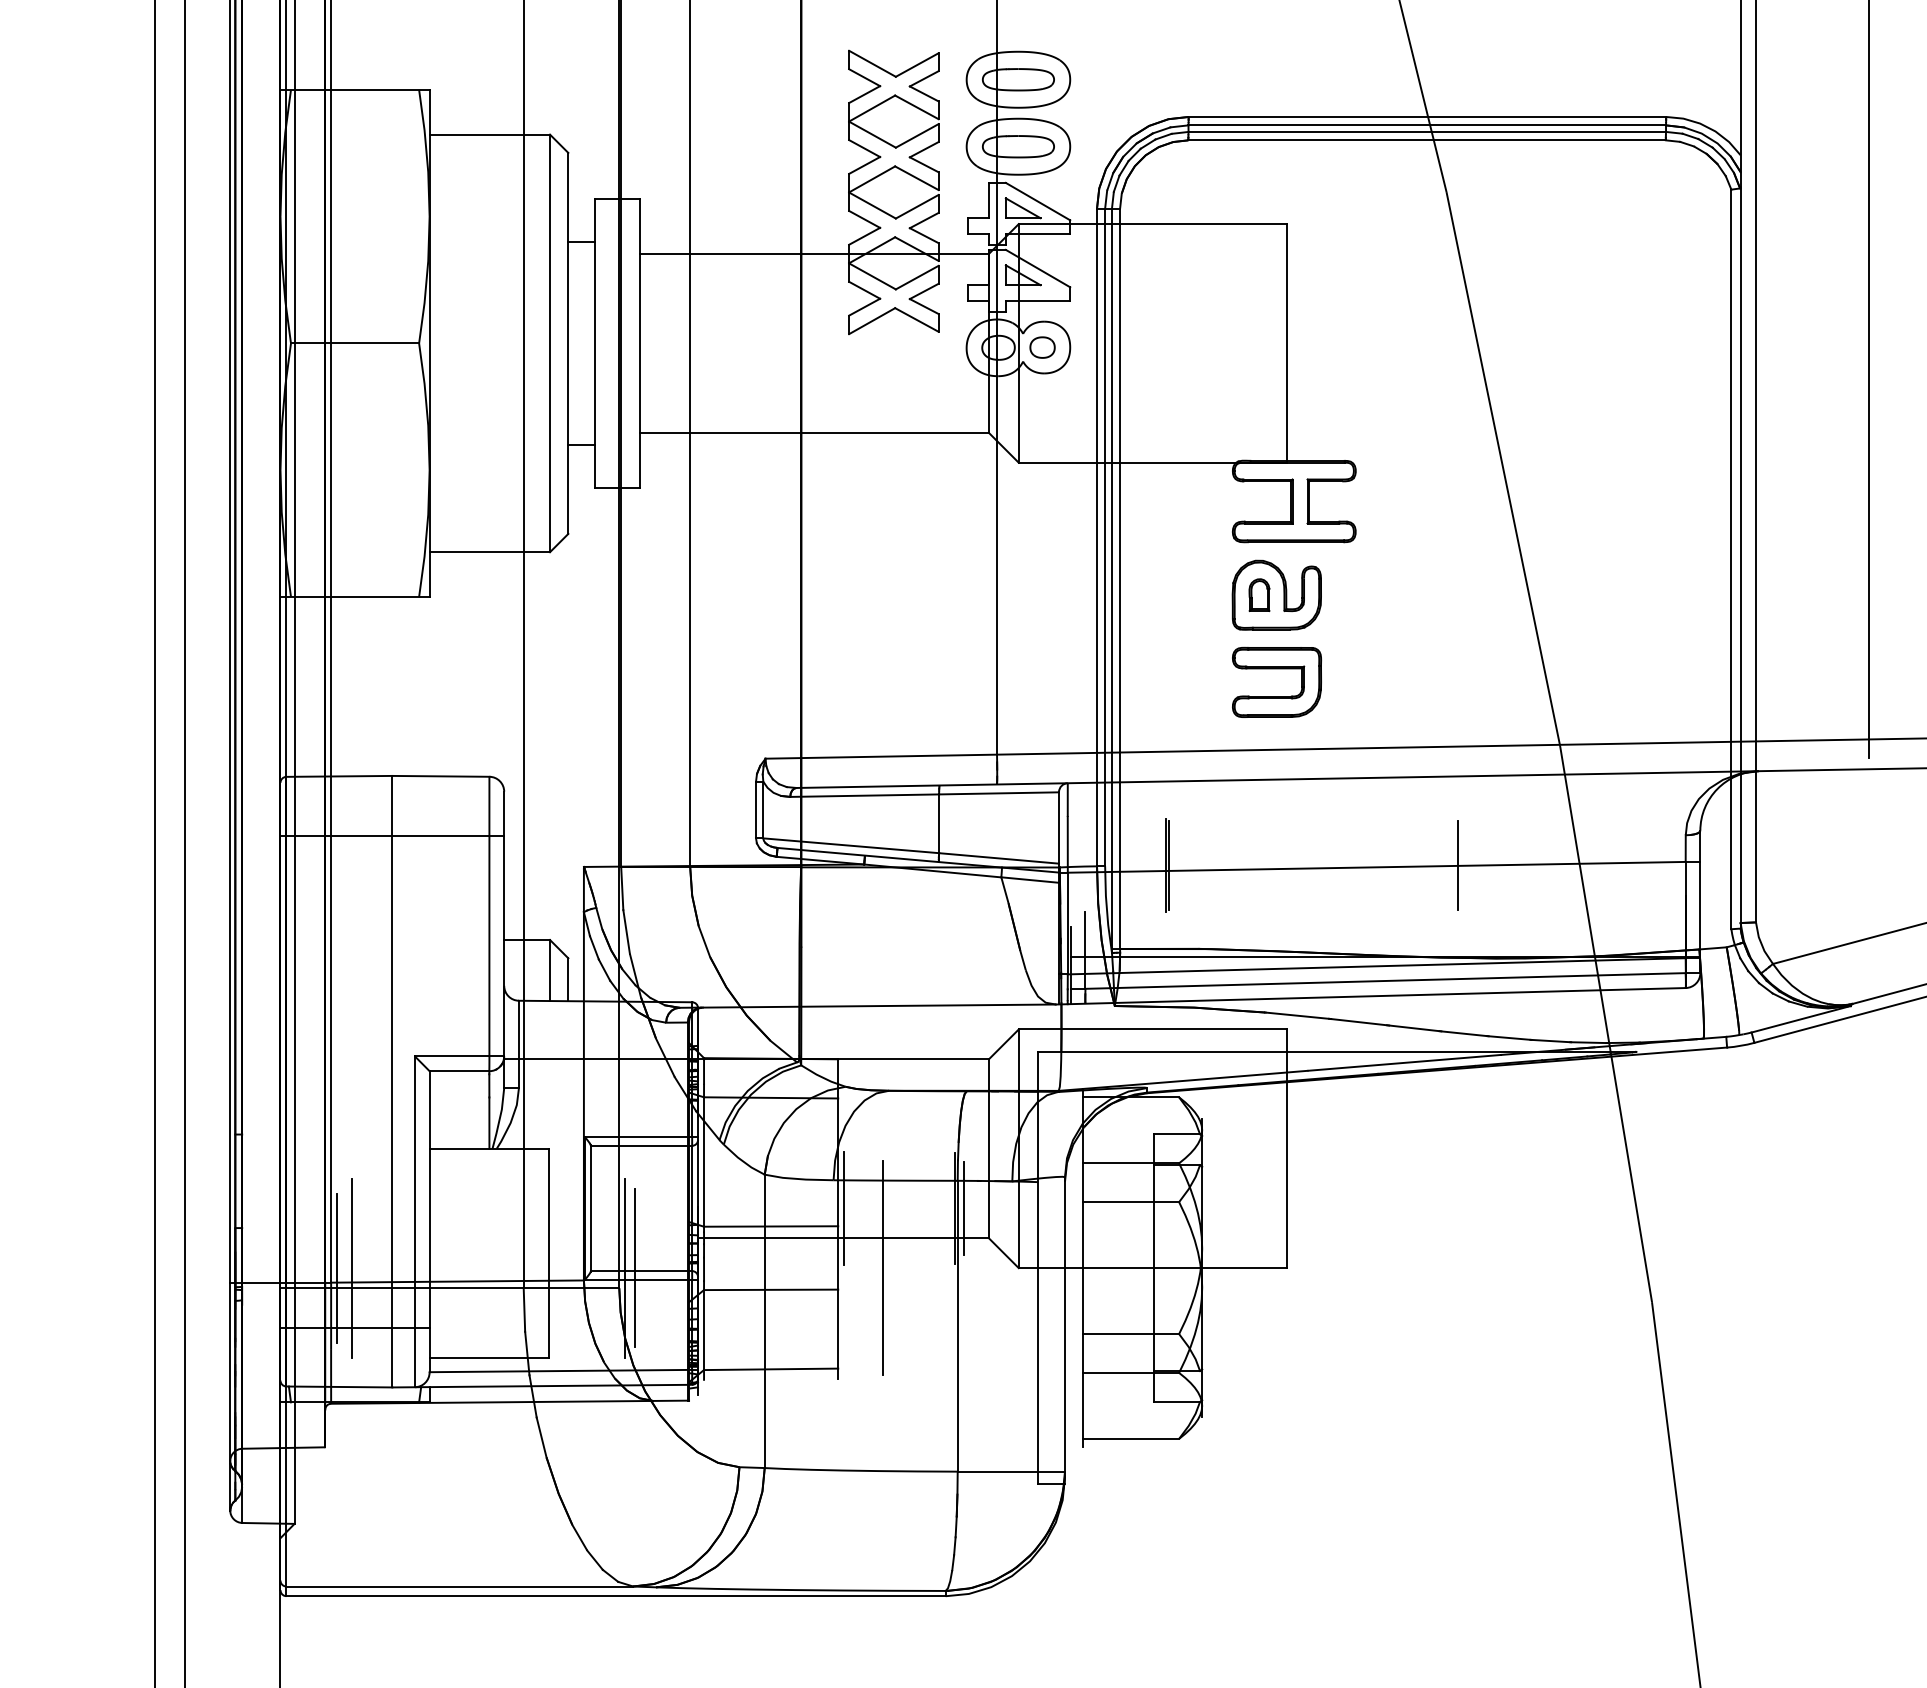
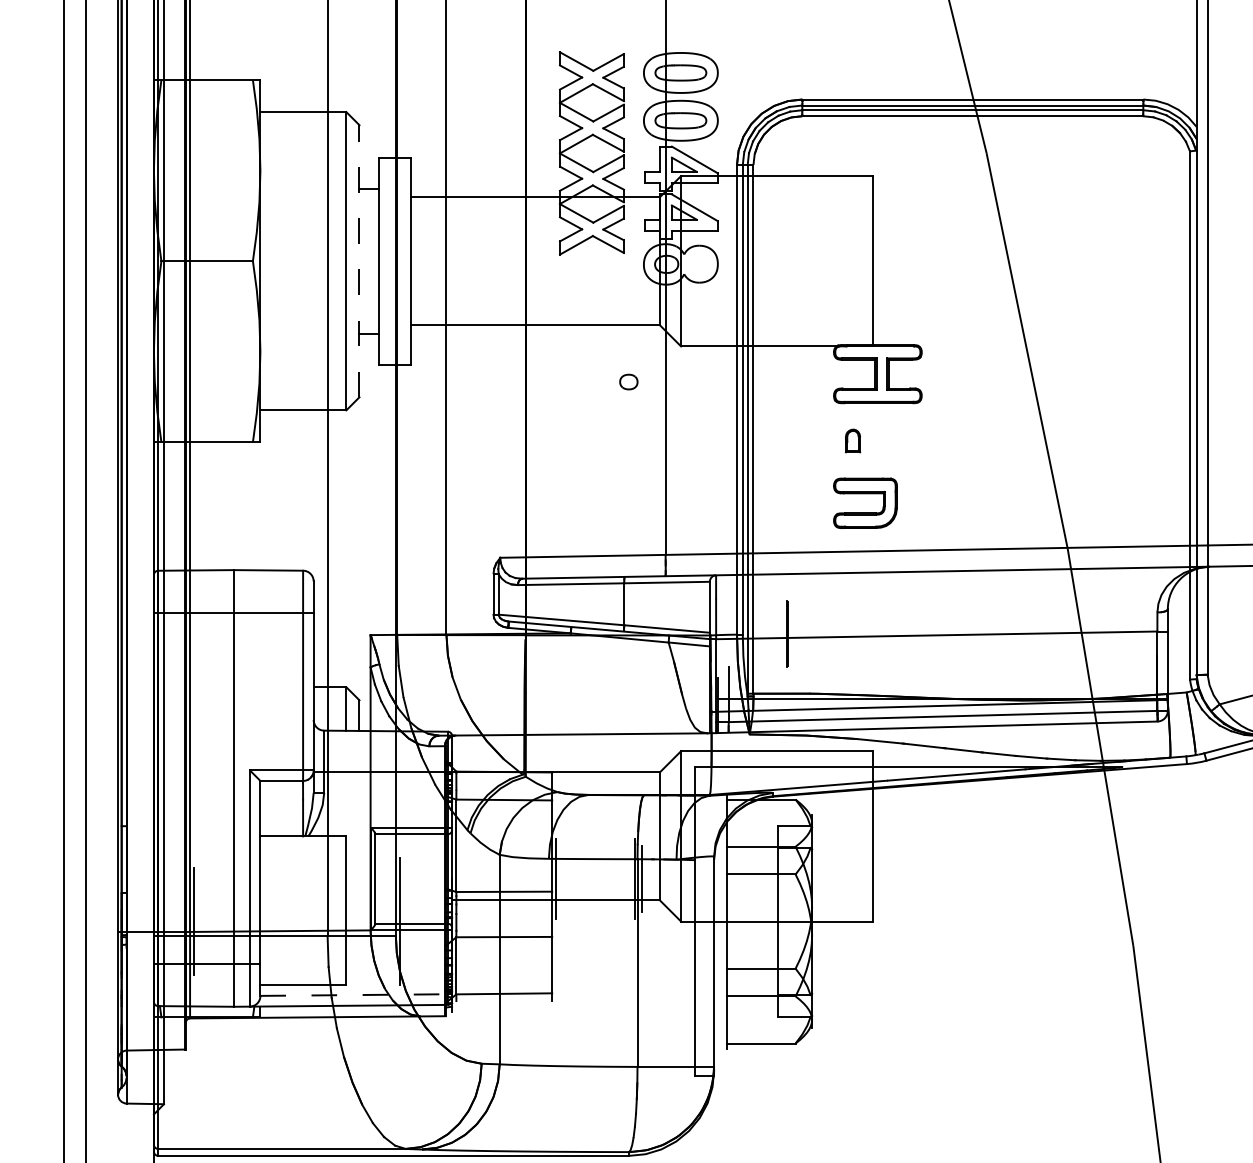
line: (568, 343) -> (359, 261), solid -> dashed
part: (1042, 347) -> (628, 381), moved
part: (1276, 594) -> (865, 440), removed
line: (1457, 865) -> (994, 634), removed
line: (352, 1267) -> (205, 921), removed
line: (882, 1267) -> (583, 921), removed
line: (635, 1268) -> (407, 921), removed
line: (561, 1371) -> (354, 995), solid -> dashed

